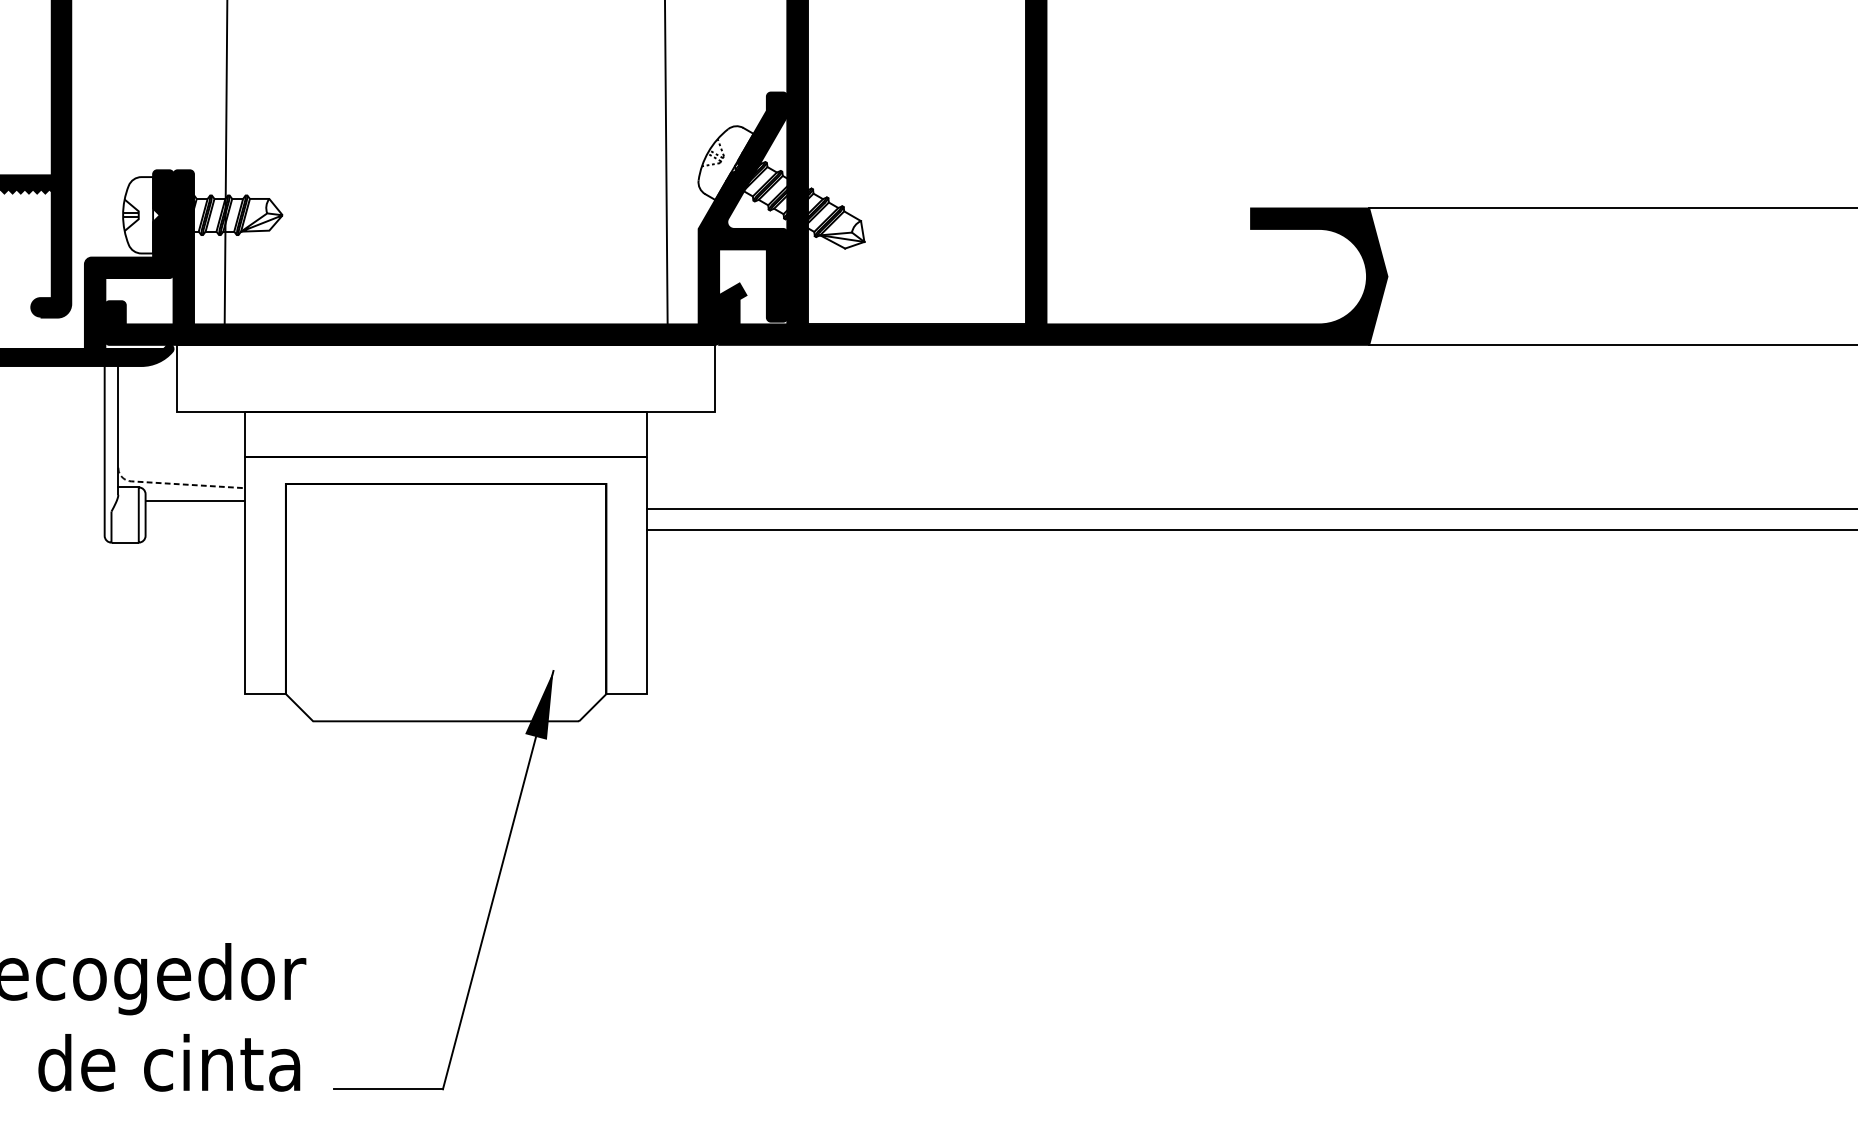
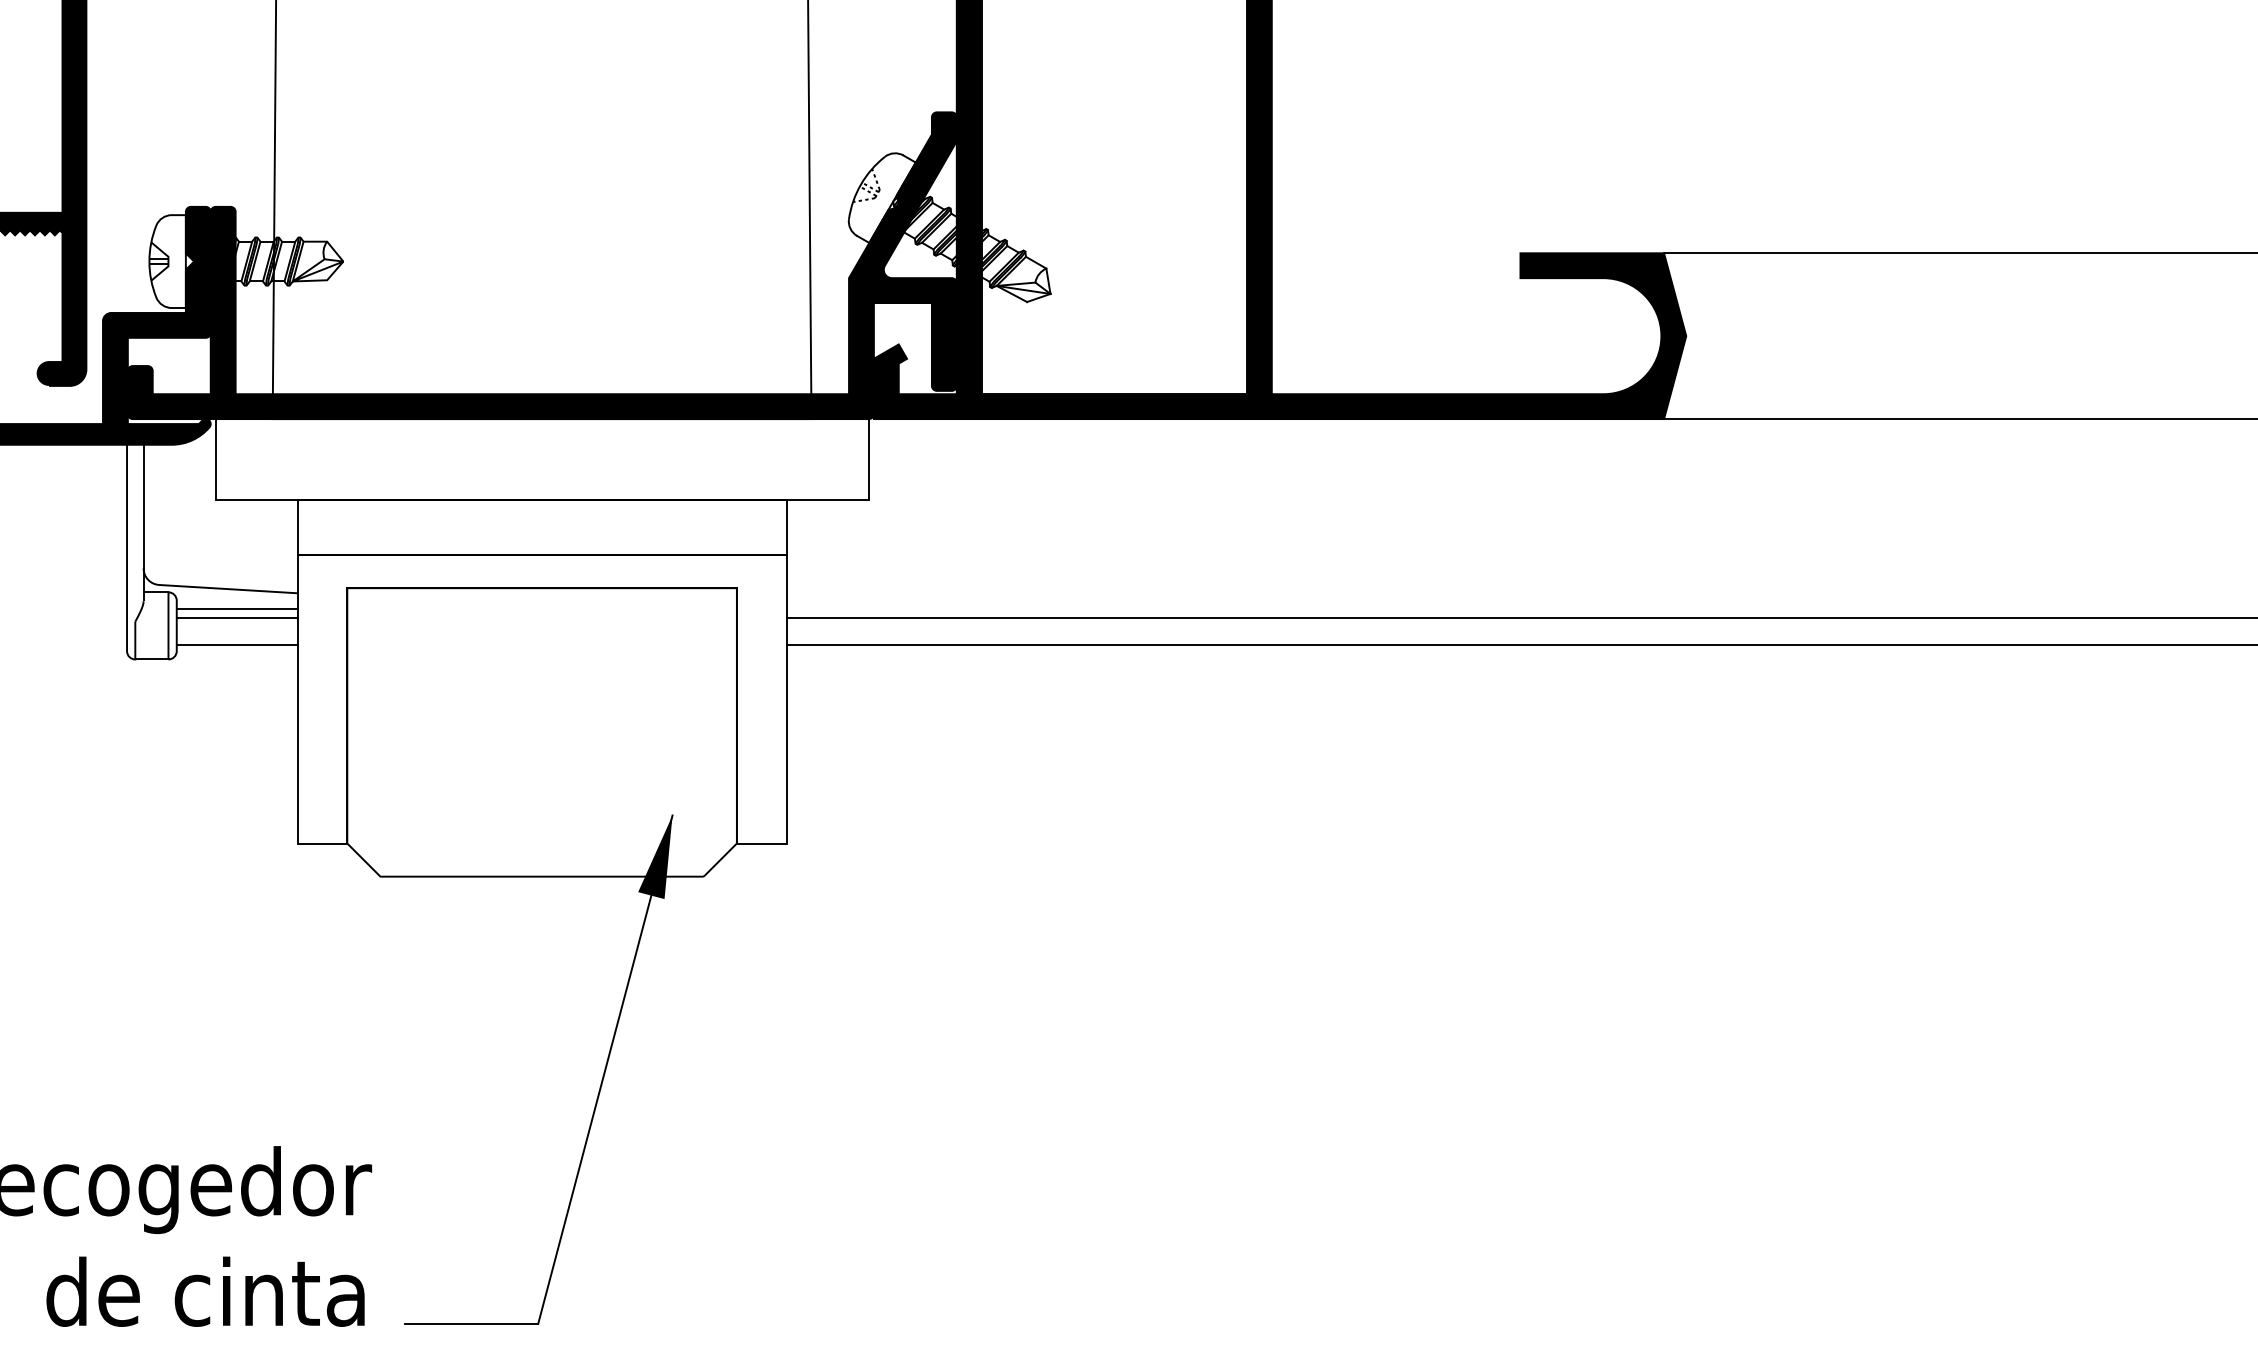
line: (171, 483) -> (208, 587), dashed -> solid
line: (194, 508) -> (236, 618), added
line: (194, 530) -> (236, 644), added

